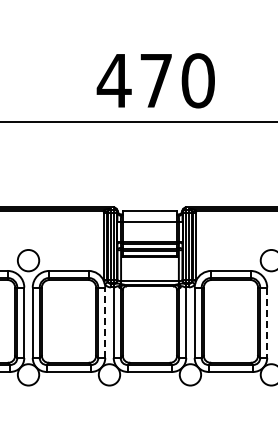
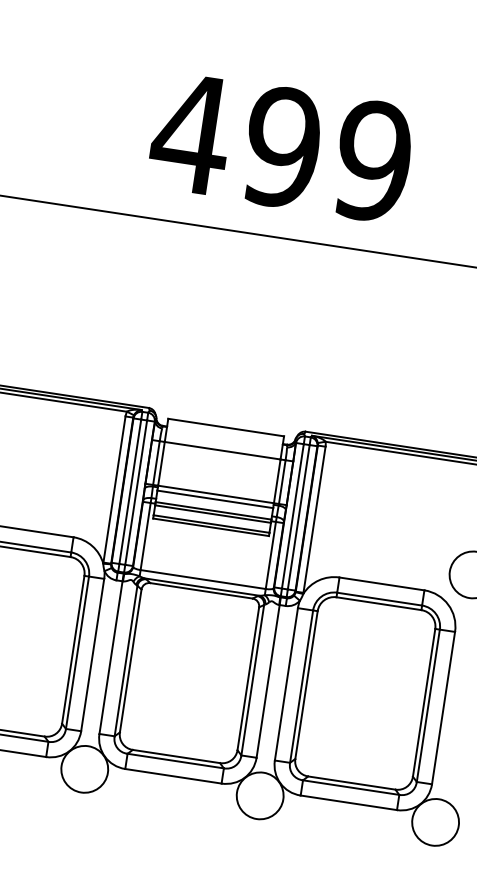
text: (176, 80) -> (326, 153), 470 -> 499
line: (105, 322) -> (93, 654), dashed -> solid
line: (267, 323) -> (443, 709), dashed -> solid

